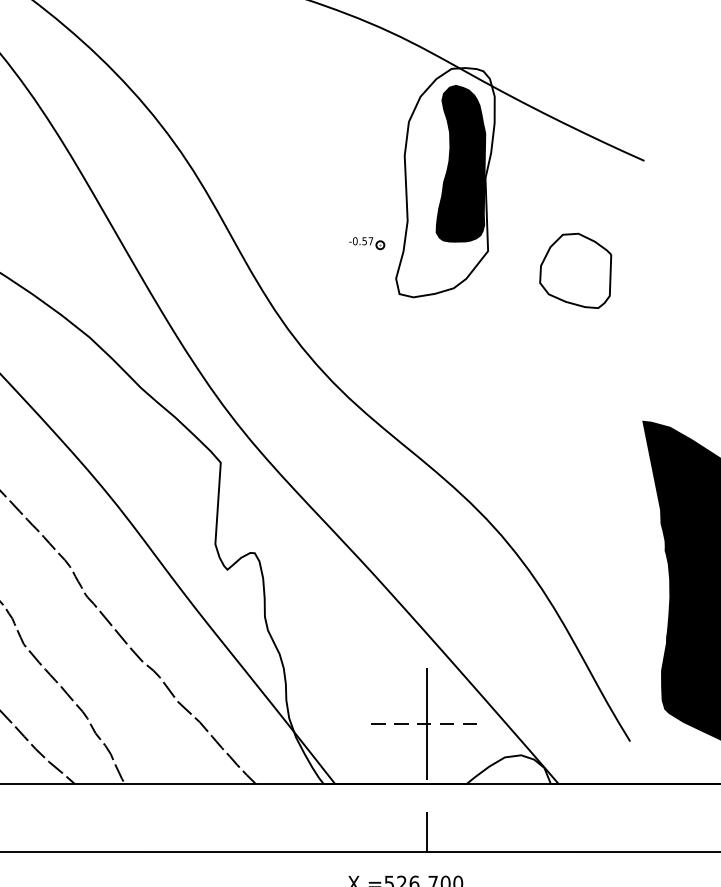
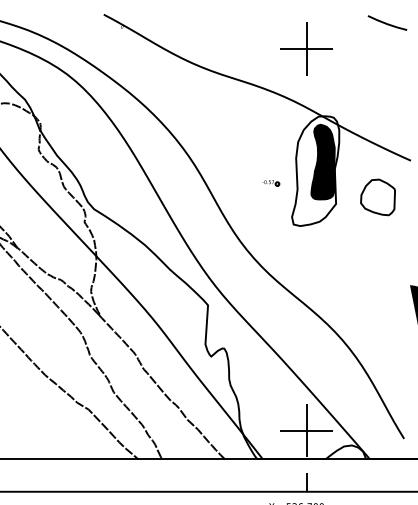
part: (367, 243) -> (271, 183), moved
part: (574, 271) -> (377, 197), moved
line: (426, 724) -> (306, 430), dashed -> solid

